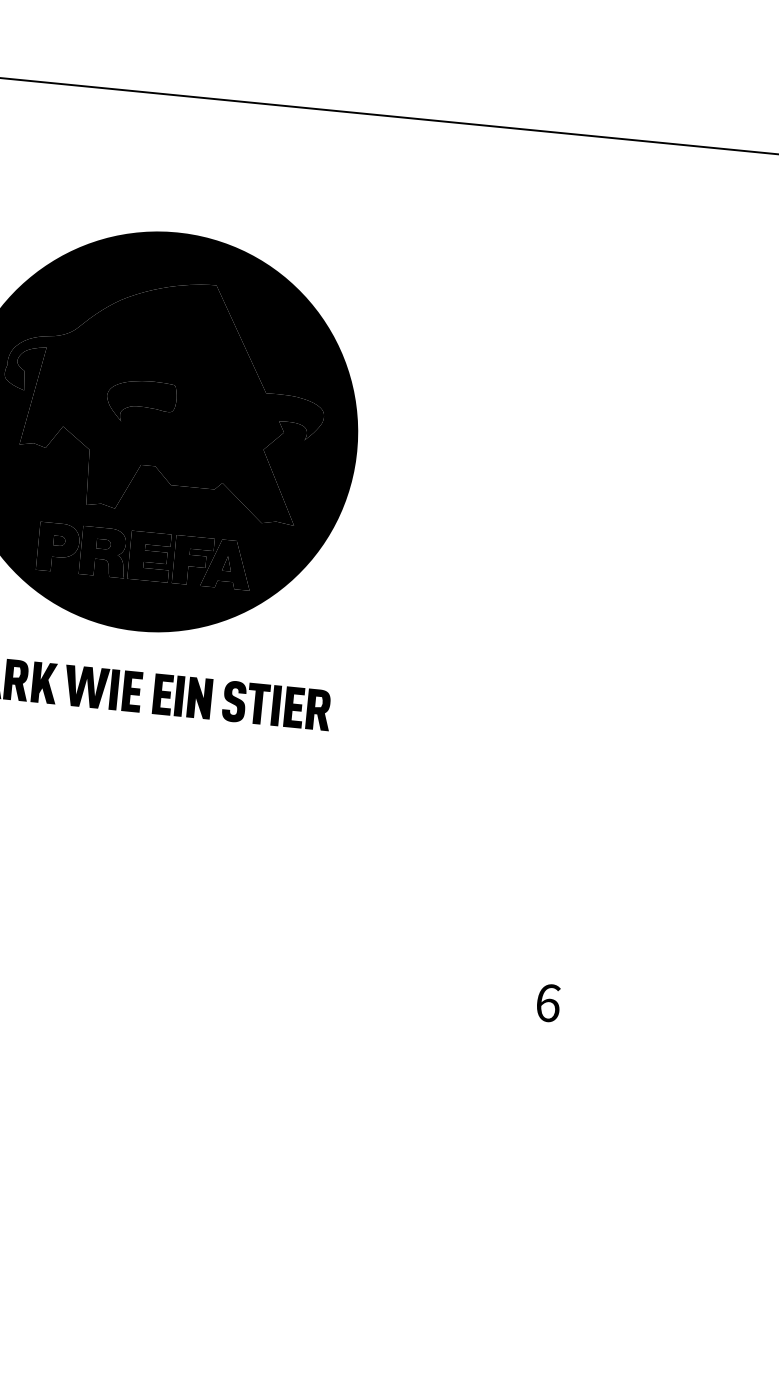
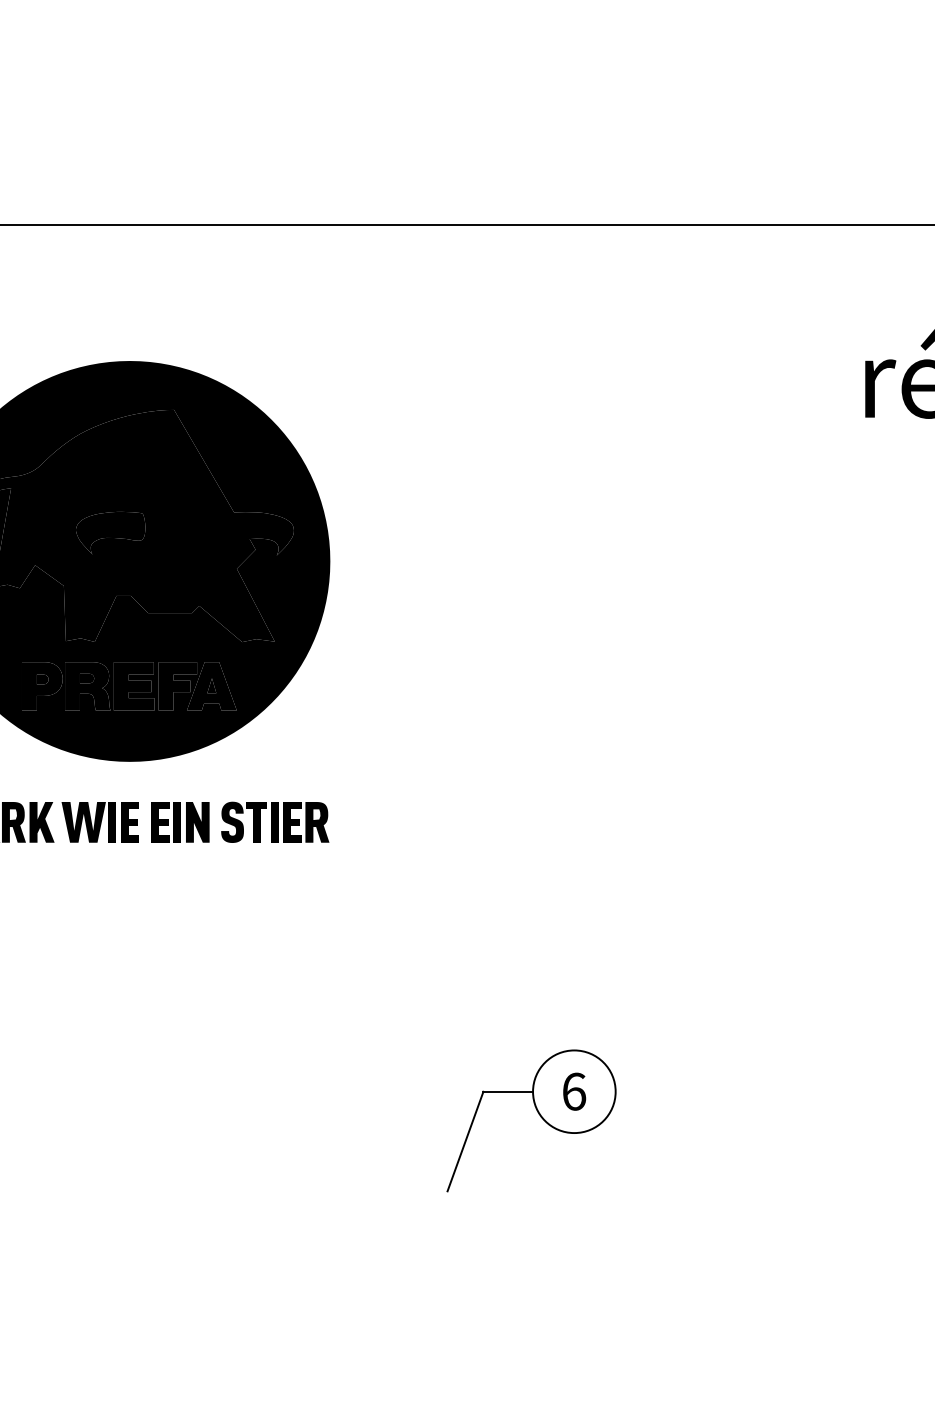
part: (510, 1022) -> (538, 1114), added

